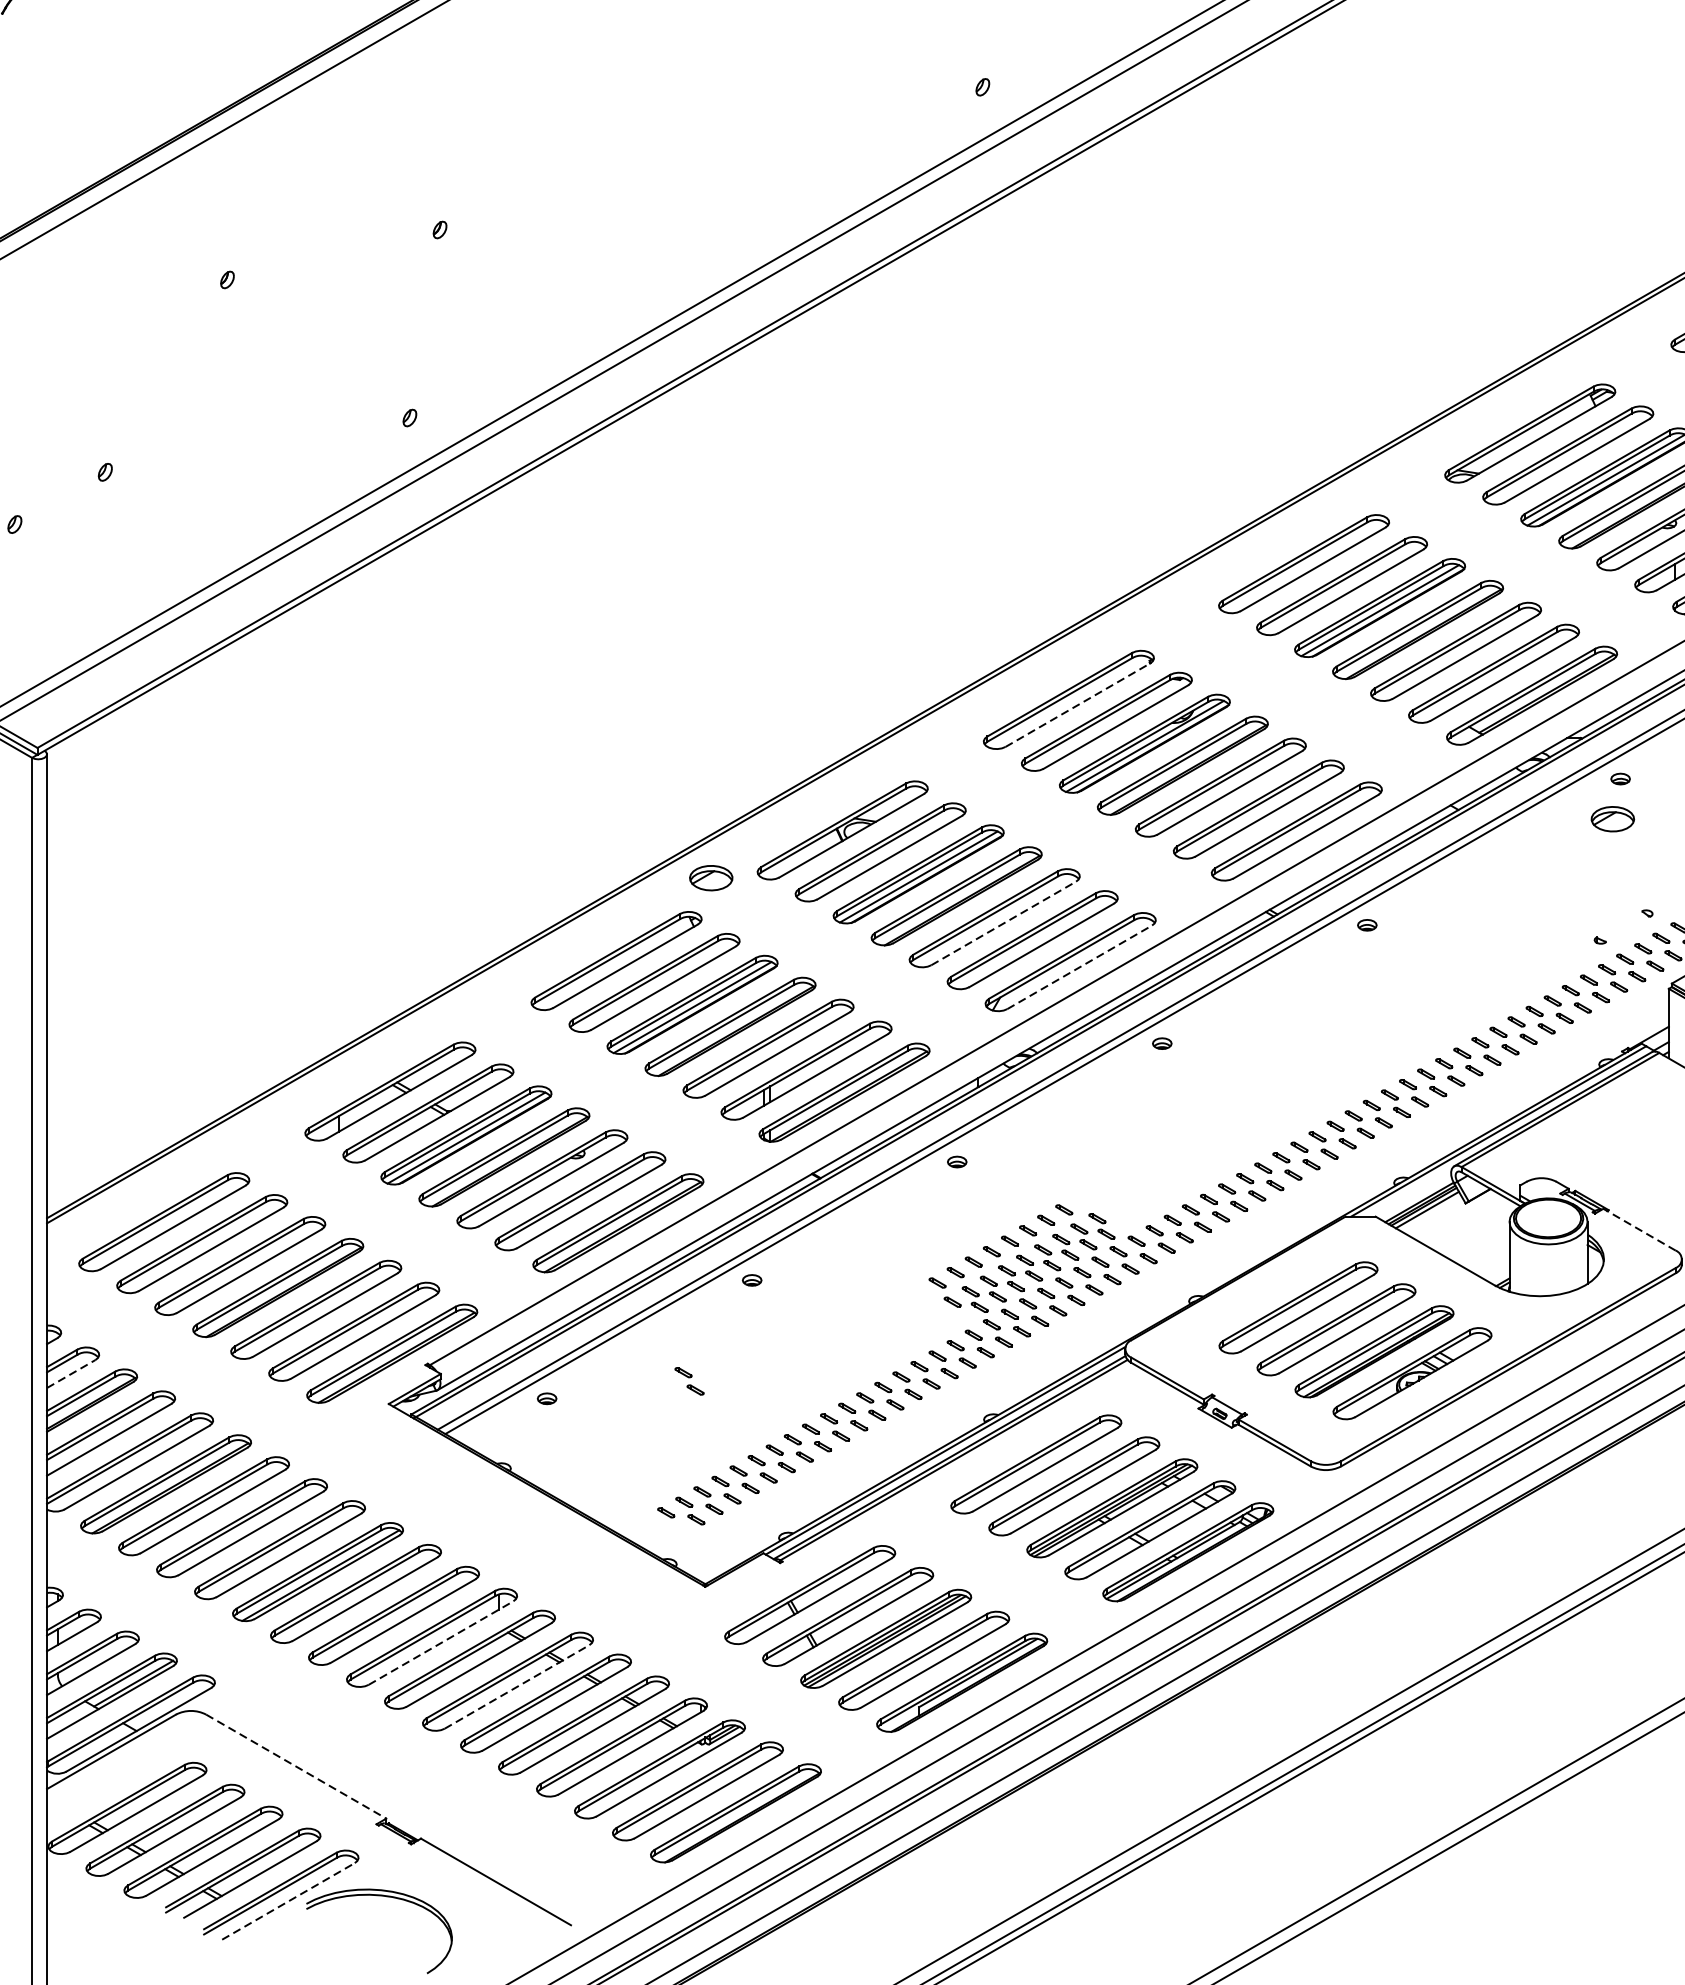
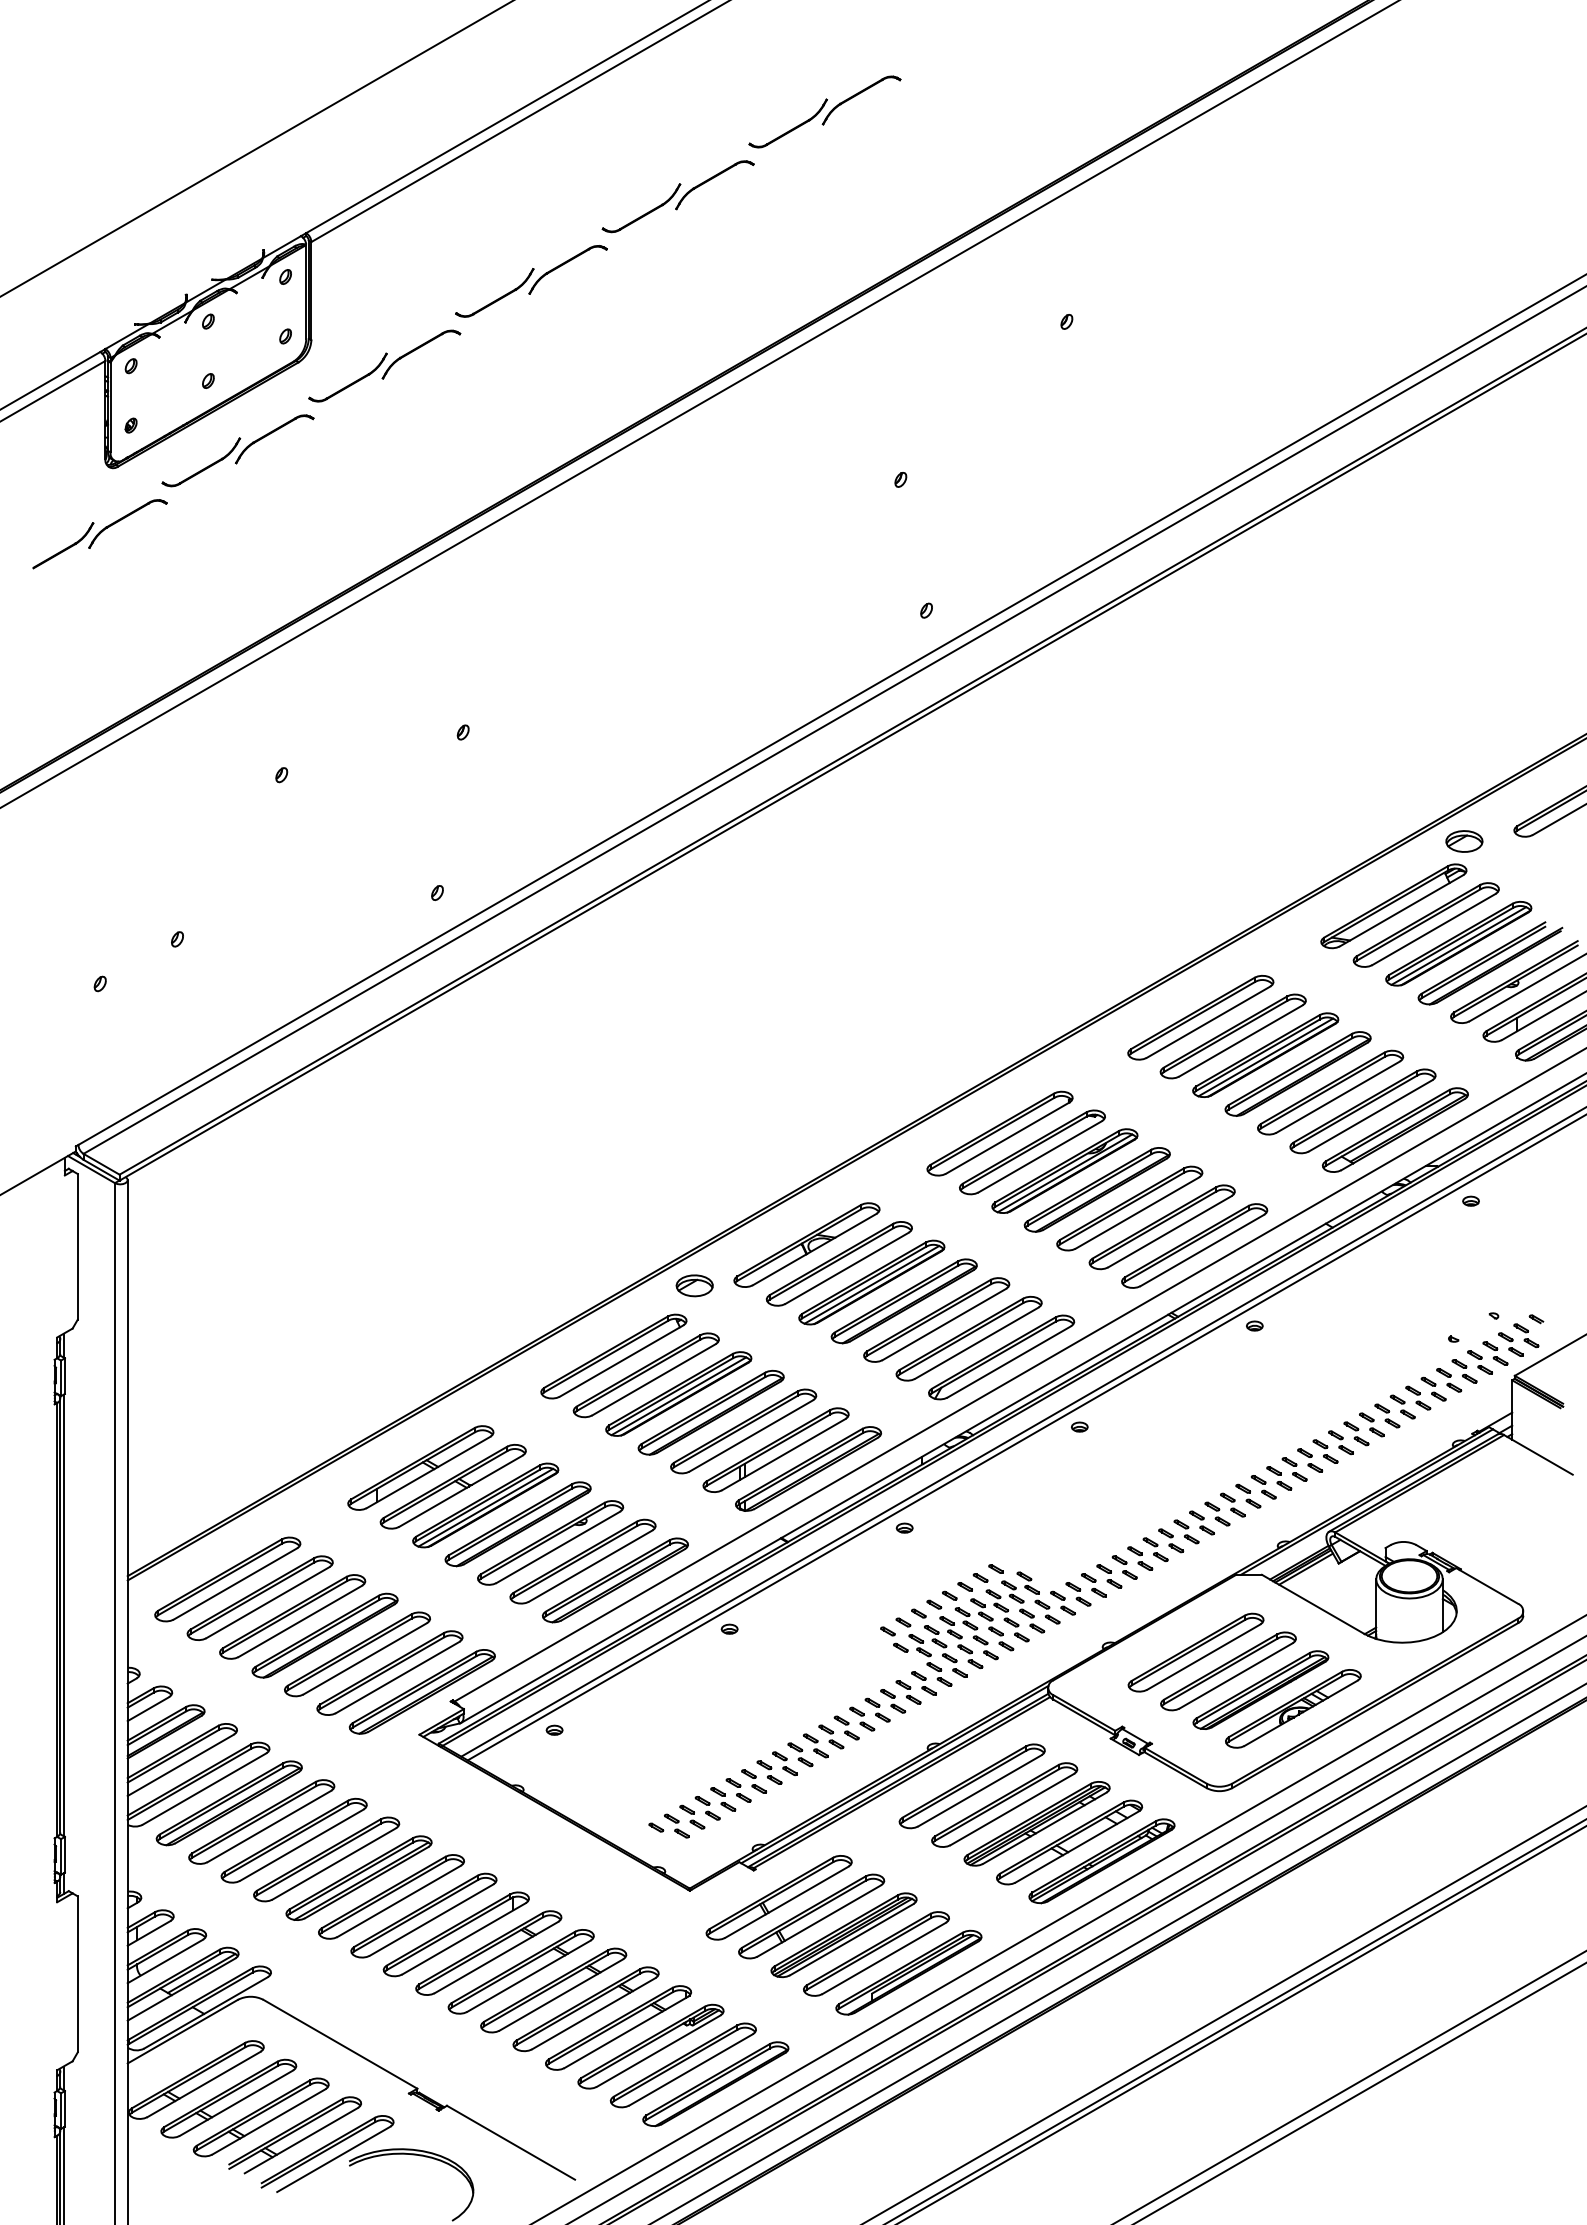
line: (1078, 704) -> (1008, 1137), dashed -> solid
part: (1612, 819) -> (1464, 841), moved
line: (1003, 923) -> (944, 1324), dashed -> solid
line: (1079, 966) -> (1009, 1361), dashed -> solid
line: (1639, 1229) -> (1487, 1585), dashed -> solid
line: (71, 1374) -> (148, 1709), dashed -> solid
part: (689, 1381) -> (676, 1715), removed
line: (441, 1642) -> (464, 1938), dashed -> solid
line: (517, 1687) -> (529, 1976), dashed -> solid
line: (296, 1766) -> (340, 2044), dashed -> solid
line: (289, 1901) -> (334, 2159), dashed -> solid

